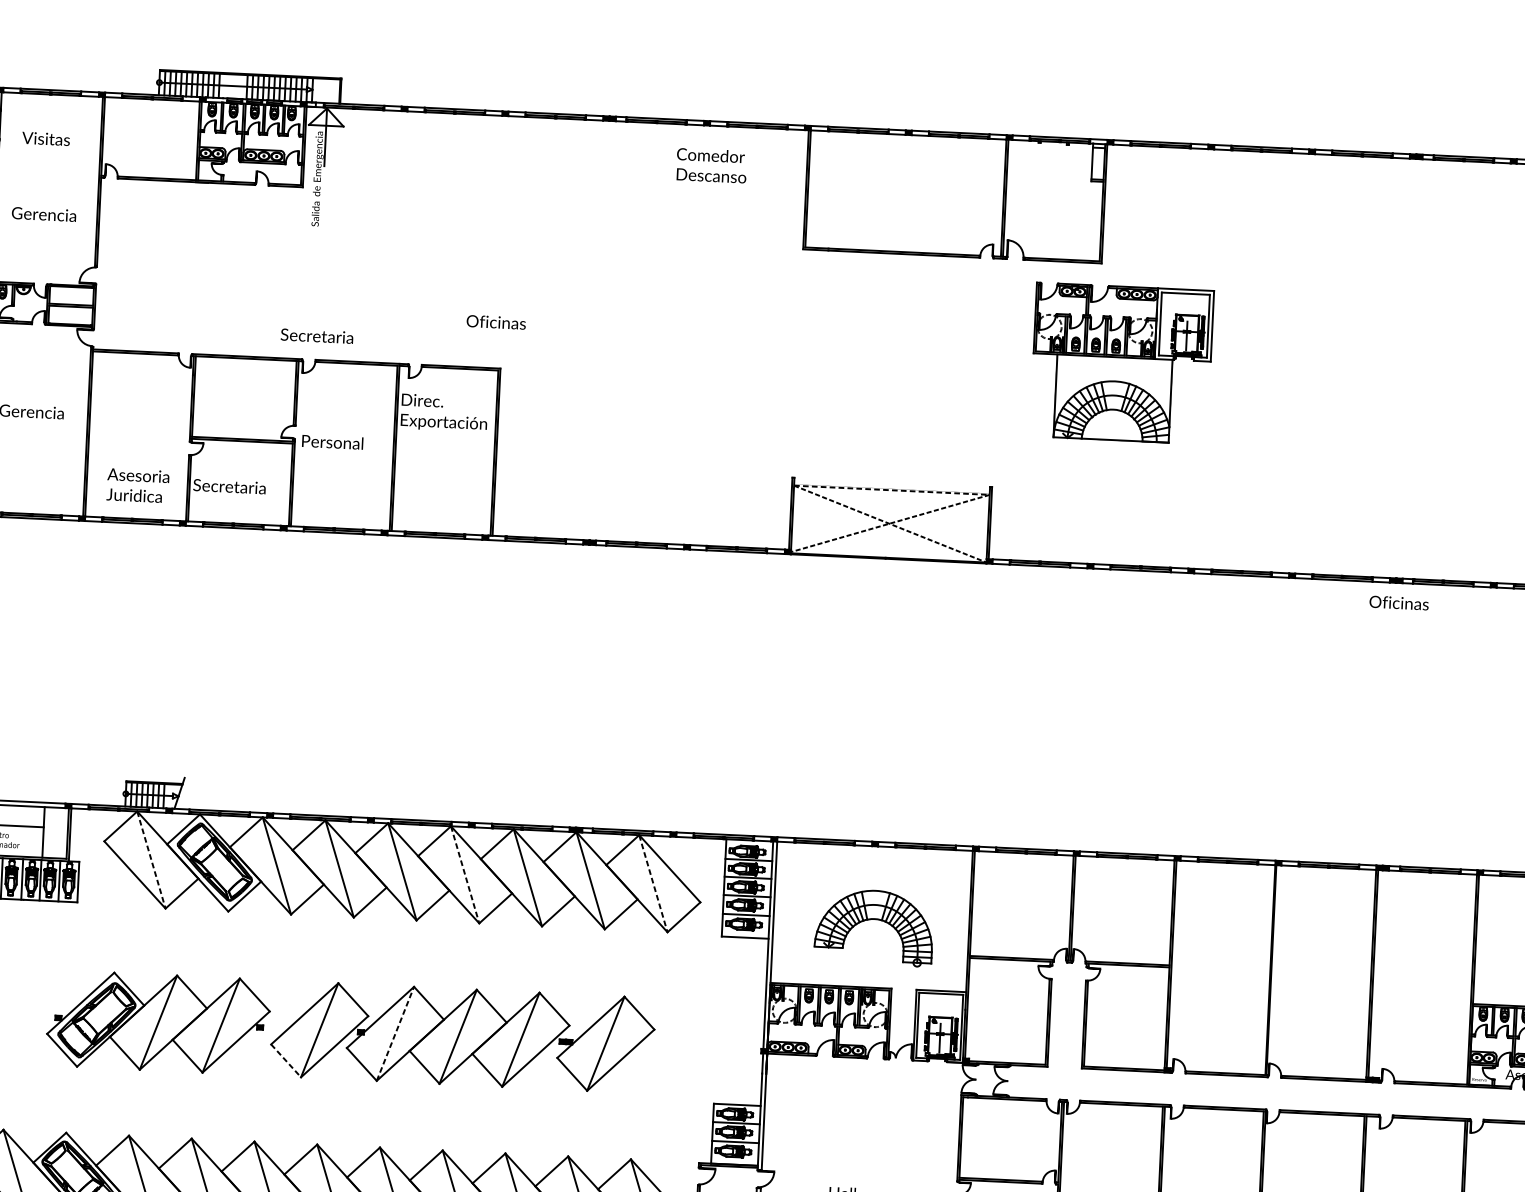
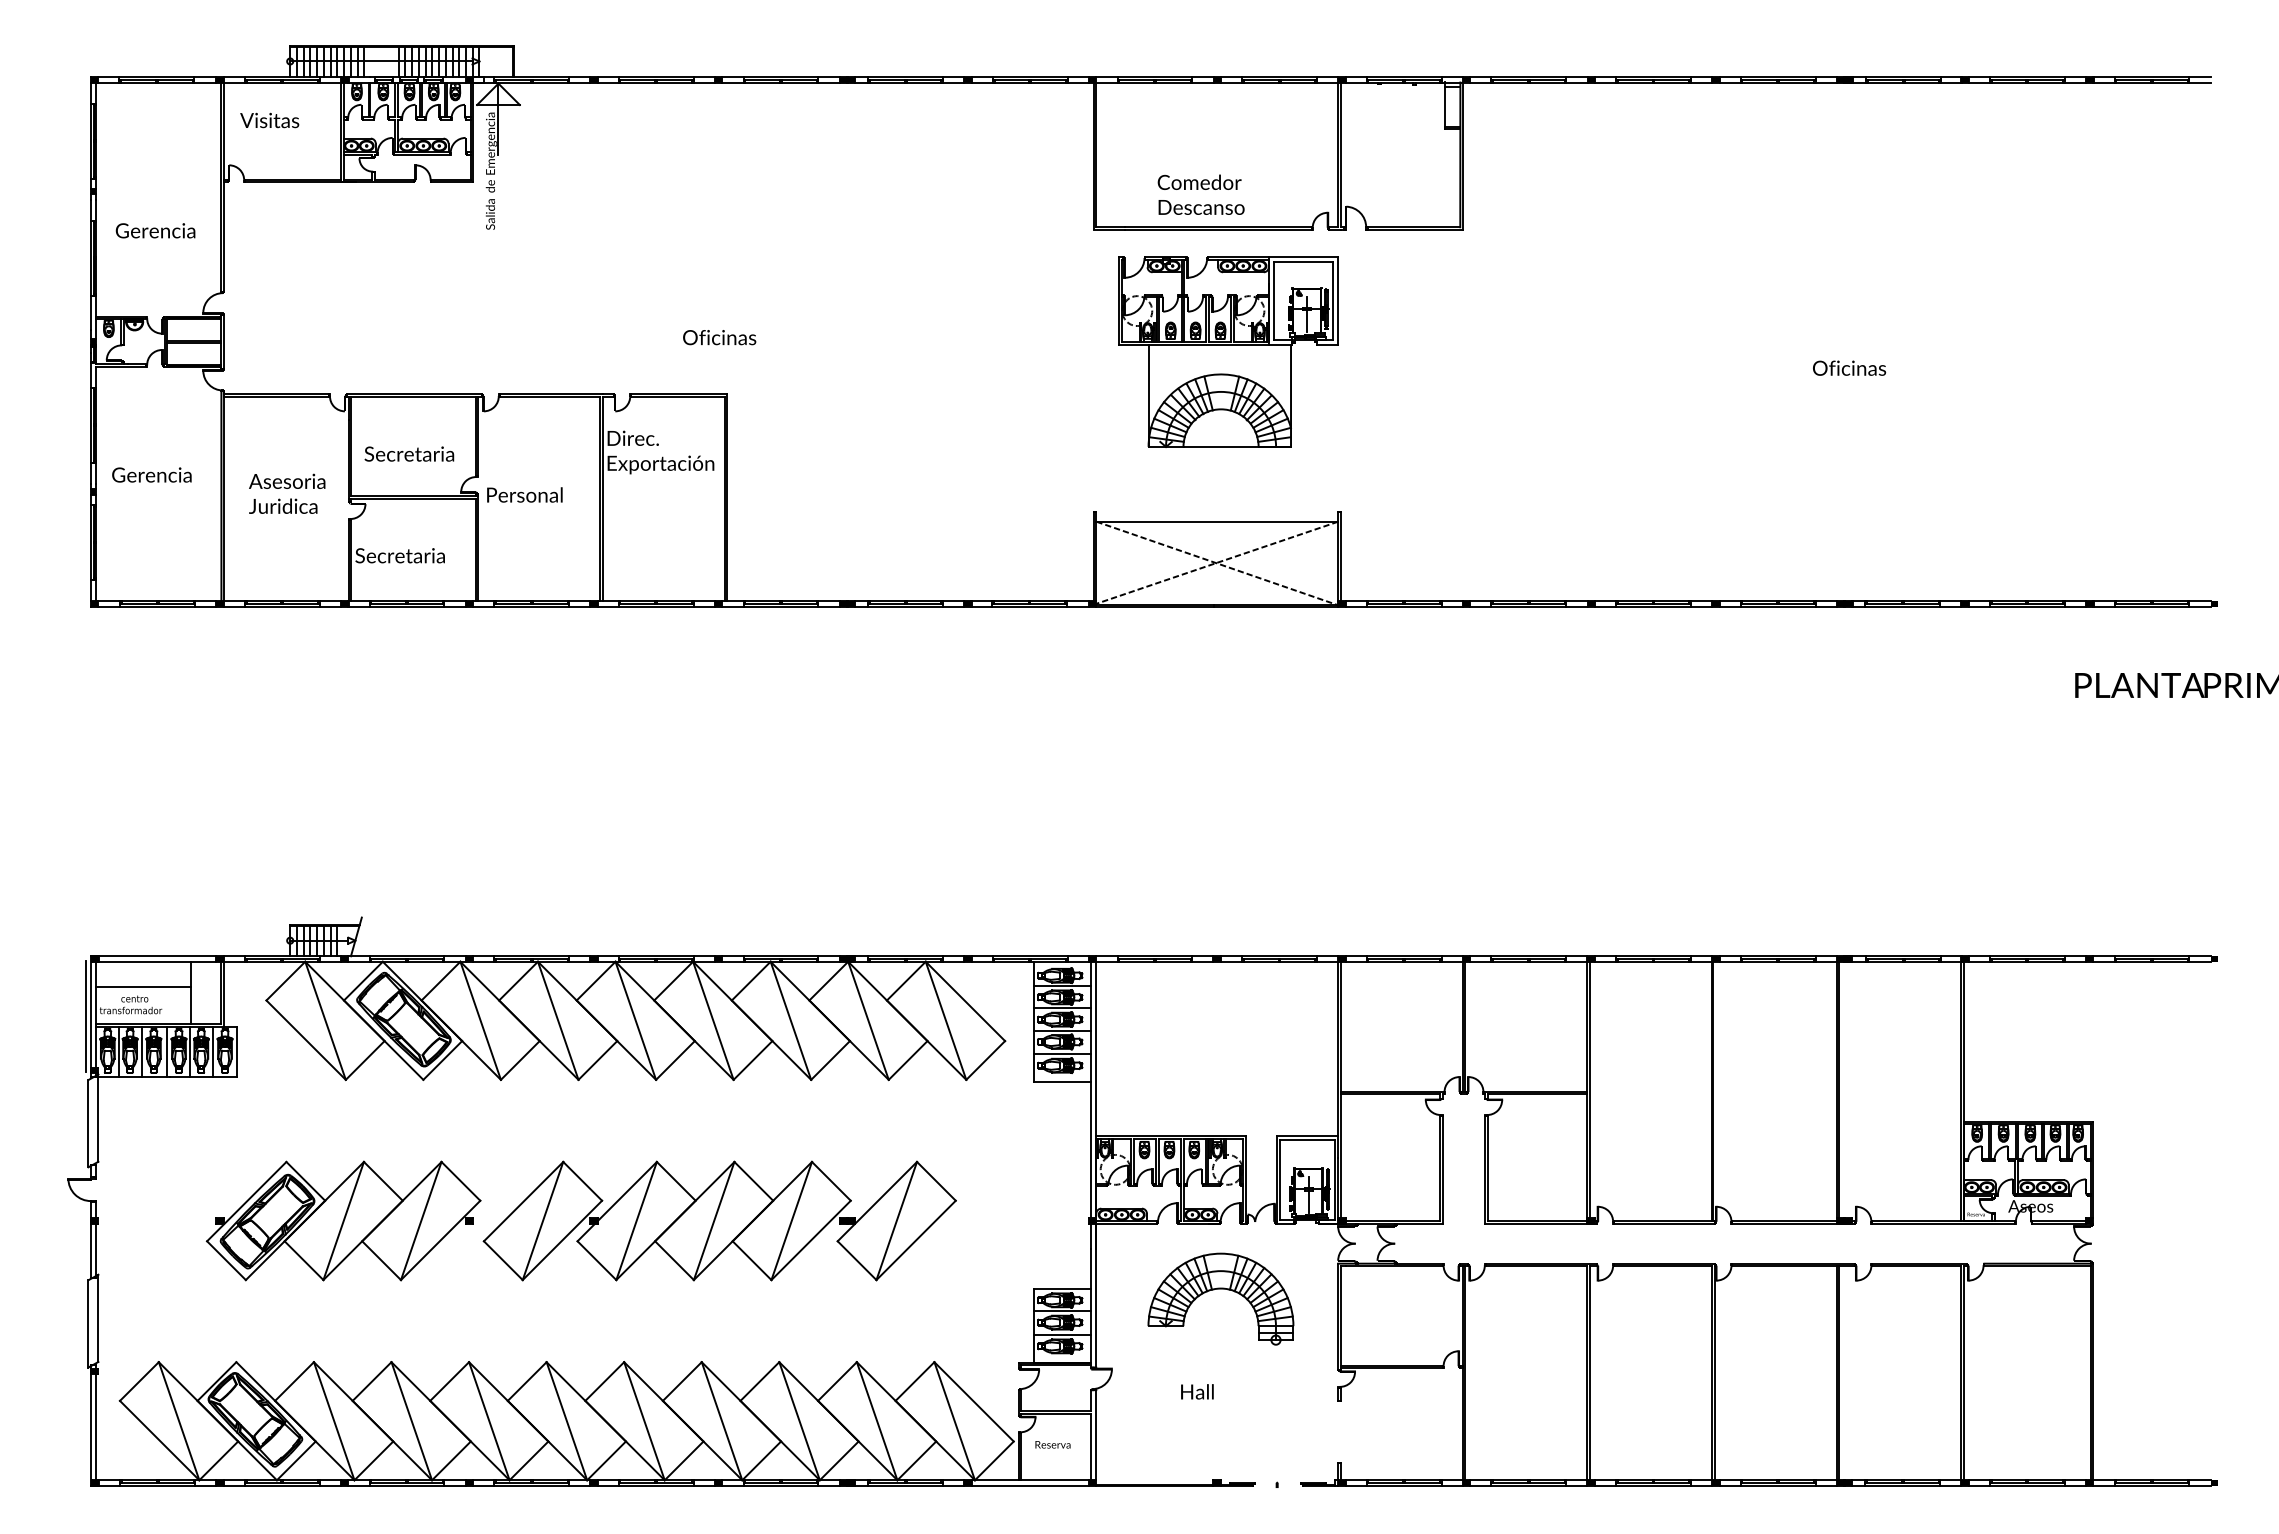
text: (45, 138) -> (269, 120), moved
text: (711, 165) -> (1200, 194), moved
text: (317, 335) -> (409, 453), moved
part: (1121, 363) -> (1228, 351), moved
text: (138, 485) -> (287, 493), moved
line: (892, 490) -> (1217, 521), dashed -> solid
text: (1399, 602) -> (1849, 367), moved
line: (151, 860) -> (325, 1021), dashed -> solid
line: (465, 875) -> (713, 1021), dashed -> solid
line: (653, 884) -> (946, 1021), dashed -> solid
part: (874, 919) -> (1220, 1289), moved
line: (395, 1033) -> (636, 1220), dashed -> solid
line: (286, 1061) -> (503, 1261), dashed -> solid

